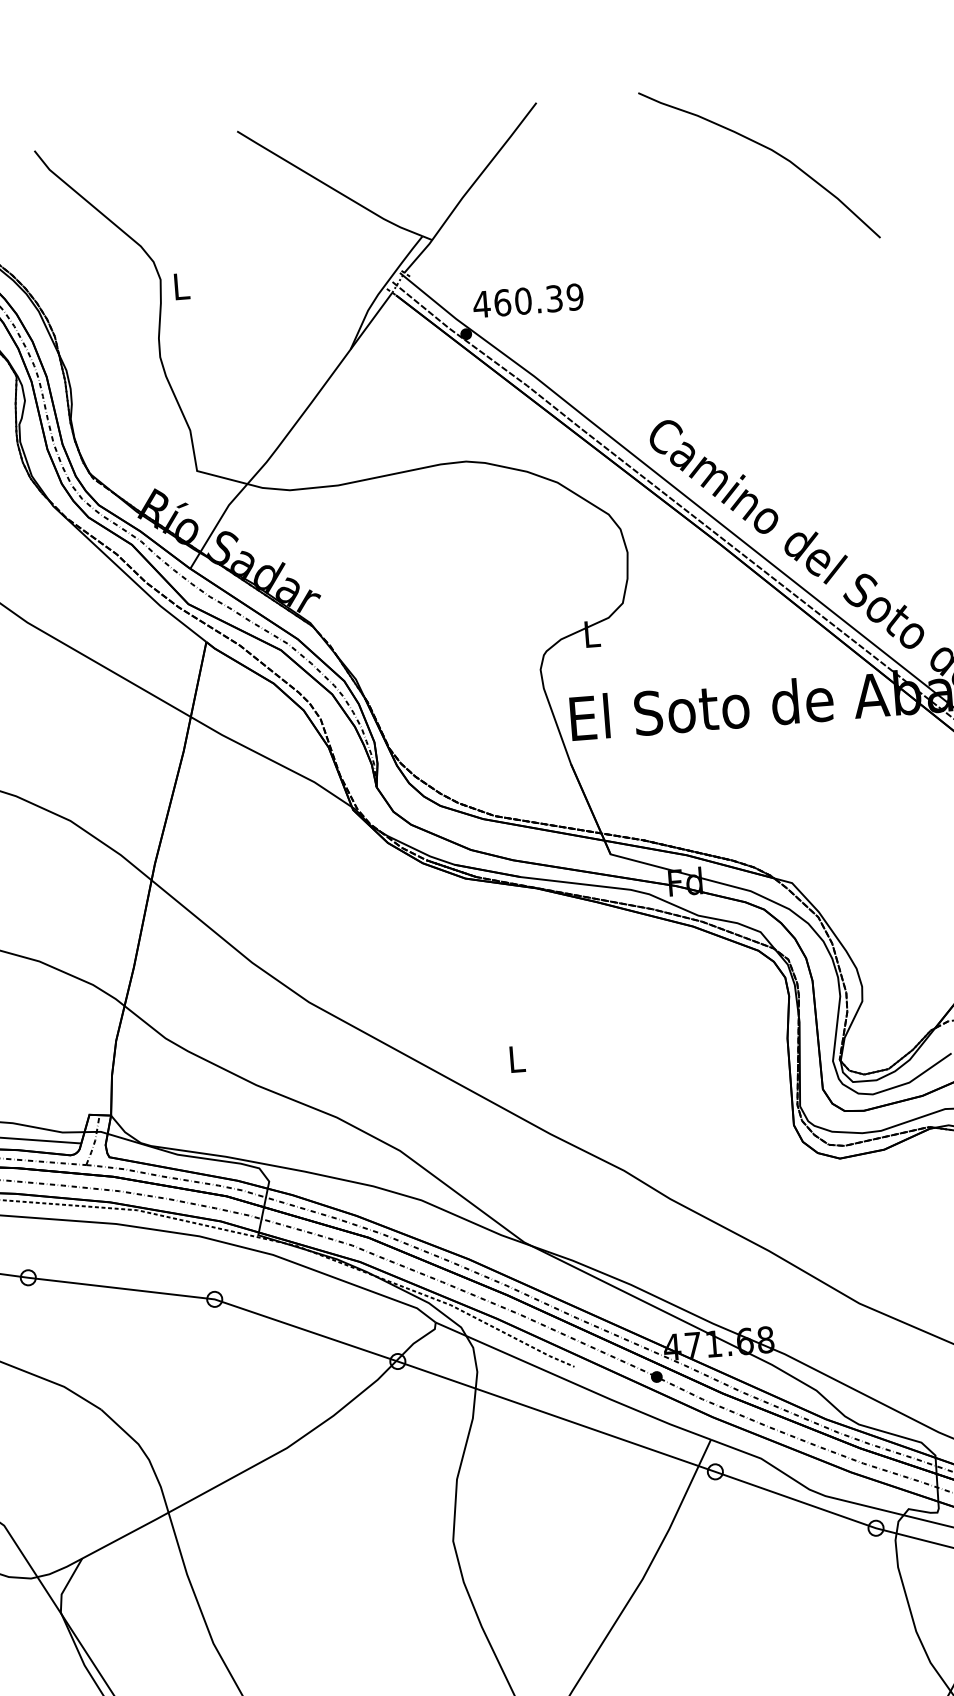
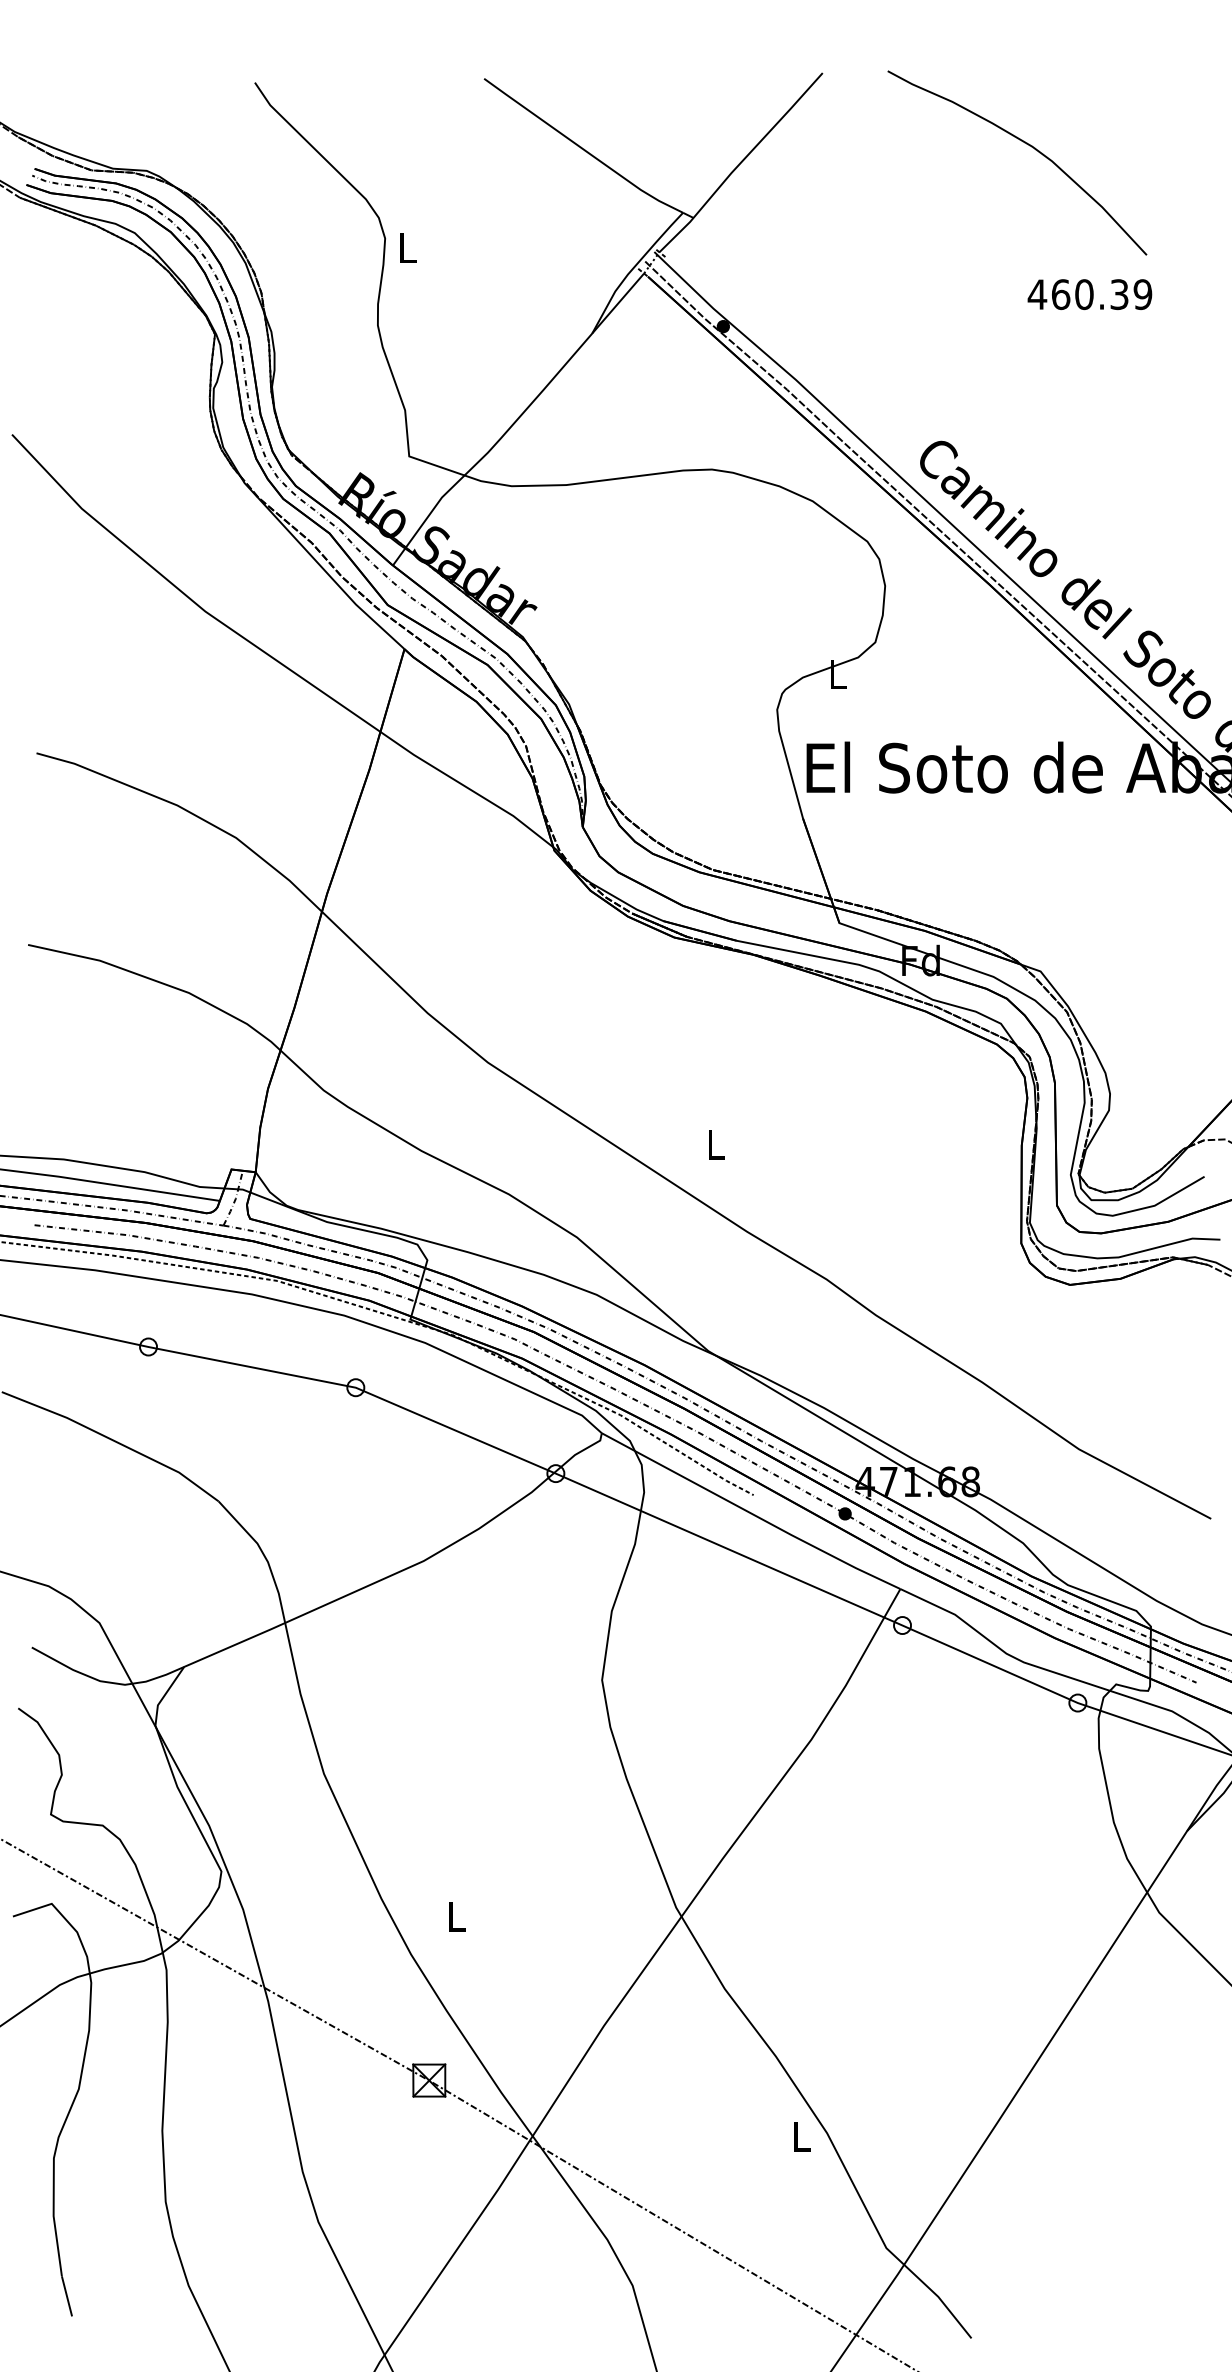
curve: (769, 149) -> (1029, 146), moved
text: (527, 300) -> (1089, 294), moved

